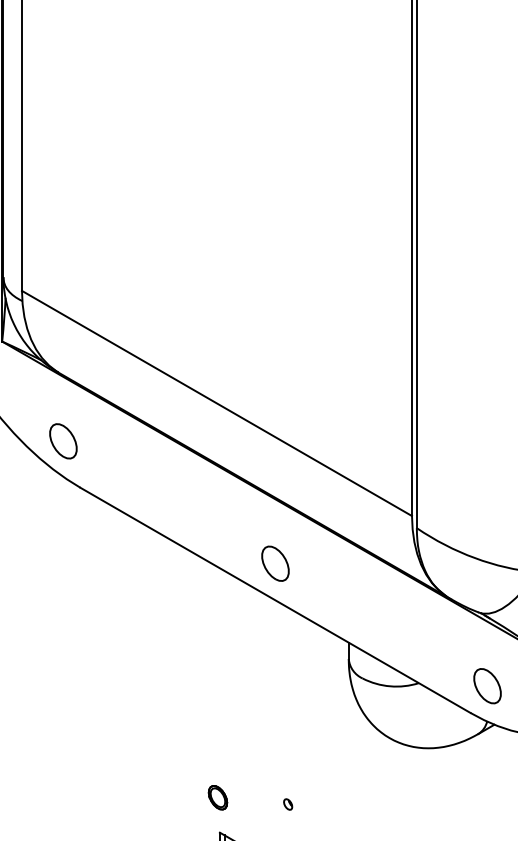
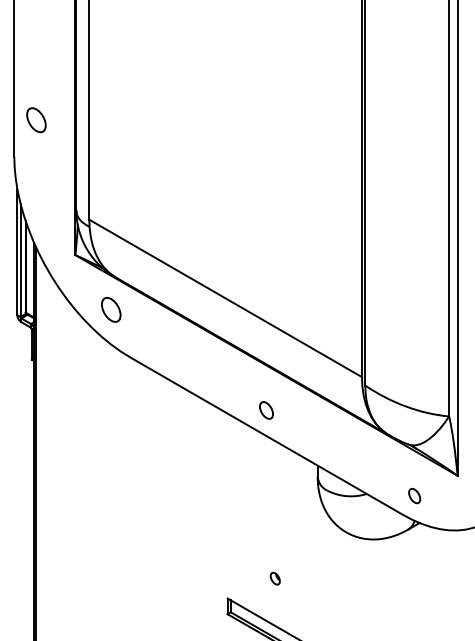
part: (63, 440) -> (111, 309), moved
part: (275, 563) -> (266, 410), size x0.7
part: (487, 685) -> (414, 495), size x0.6
part: (218, 796) -> (226, 573), removed
part: (288, 804) -> (275, 578), size x1.6

